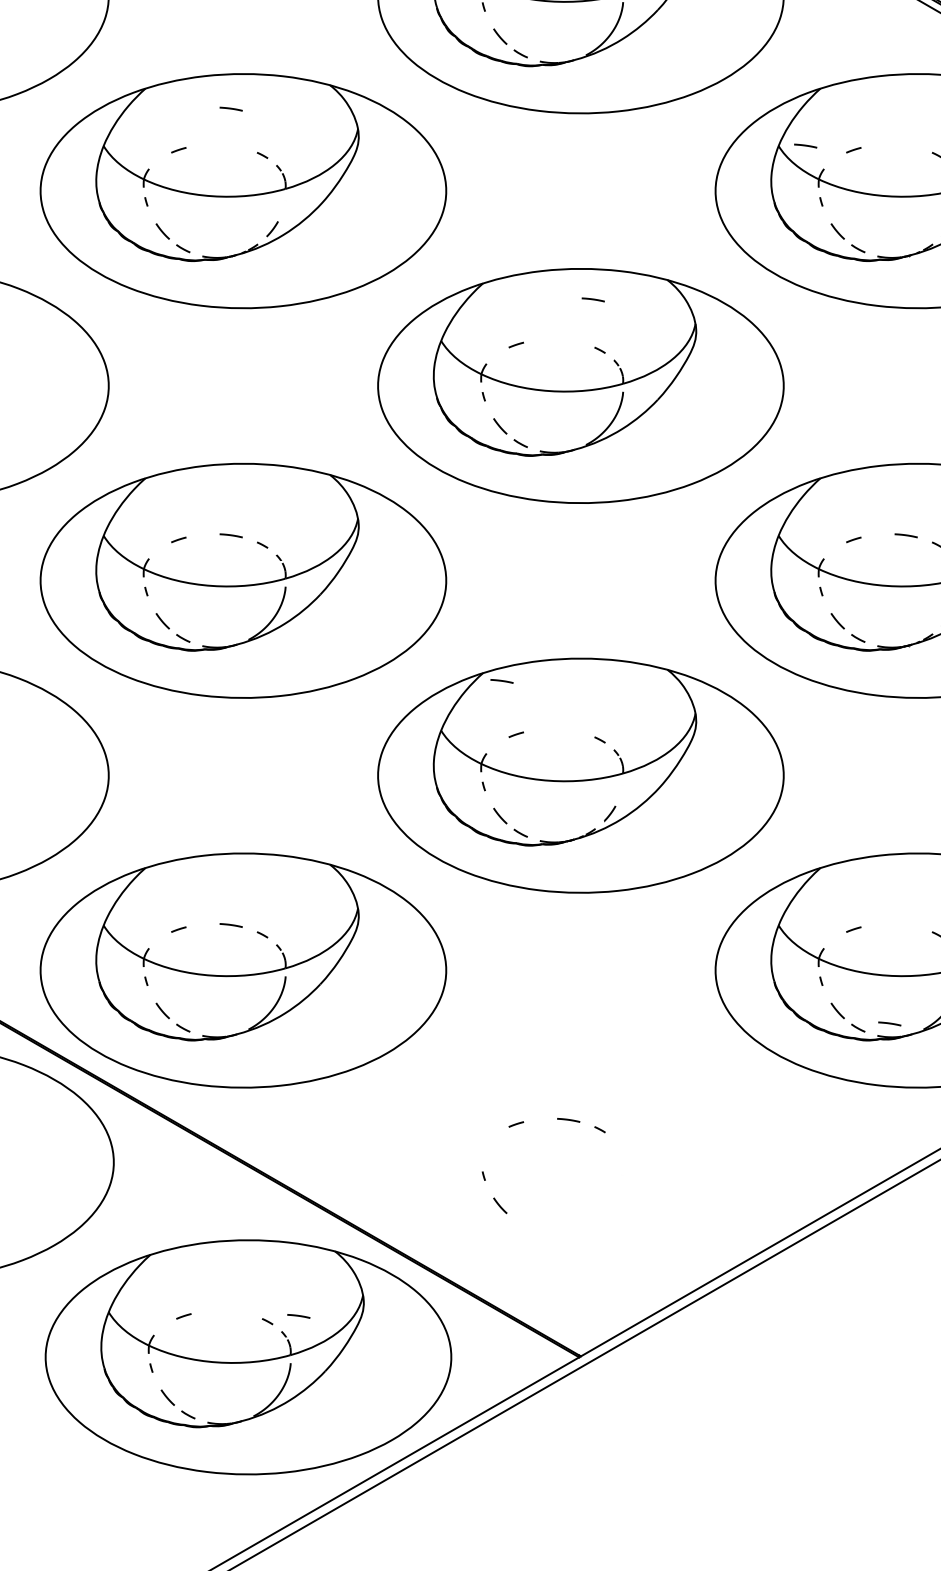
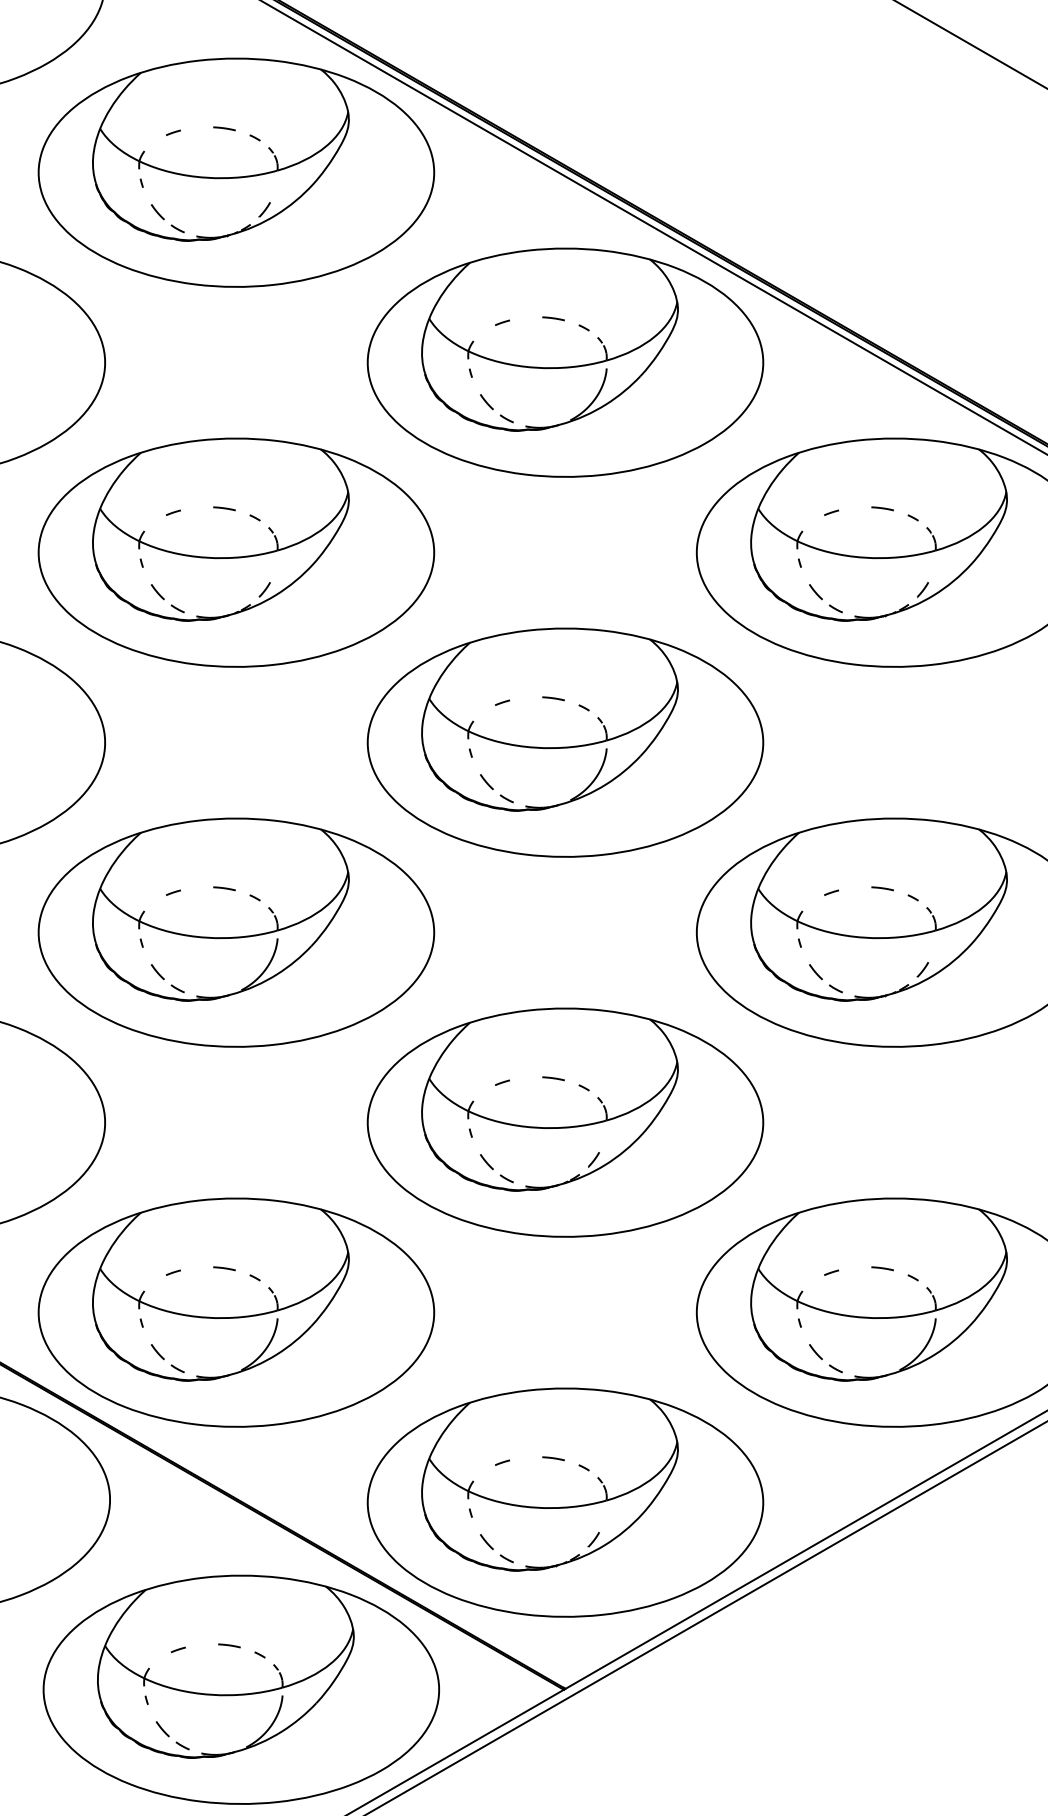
line: (231, 108) -> (224, 508), moved
line: (805, 145) -> (882, 508), moved
line: (593, 299) -> (553, 698), moved
line: (501, 681) -> (553, 1078), moved
line: (889, 1023) -> (882, 1268), moved
part: (580, 1165) -> (565, 1502), added
line: (298, 1316) -> (229, 1645), moved

